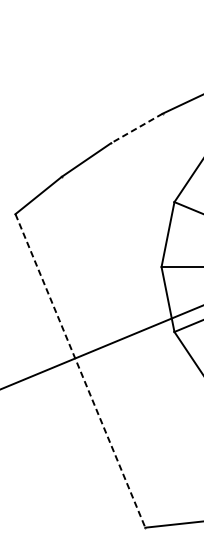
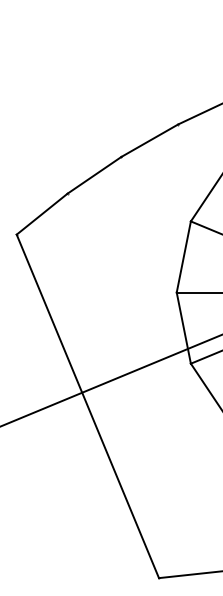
line: (136, 128) -> (149, 140), dashed -> solid
line: (80, 371) -> (87, 406), dashed -> solid

